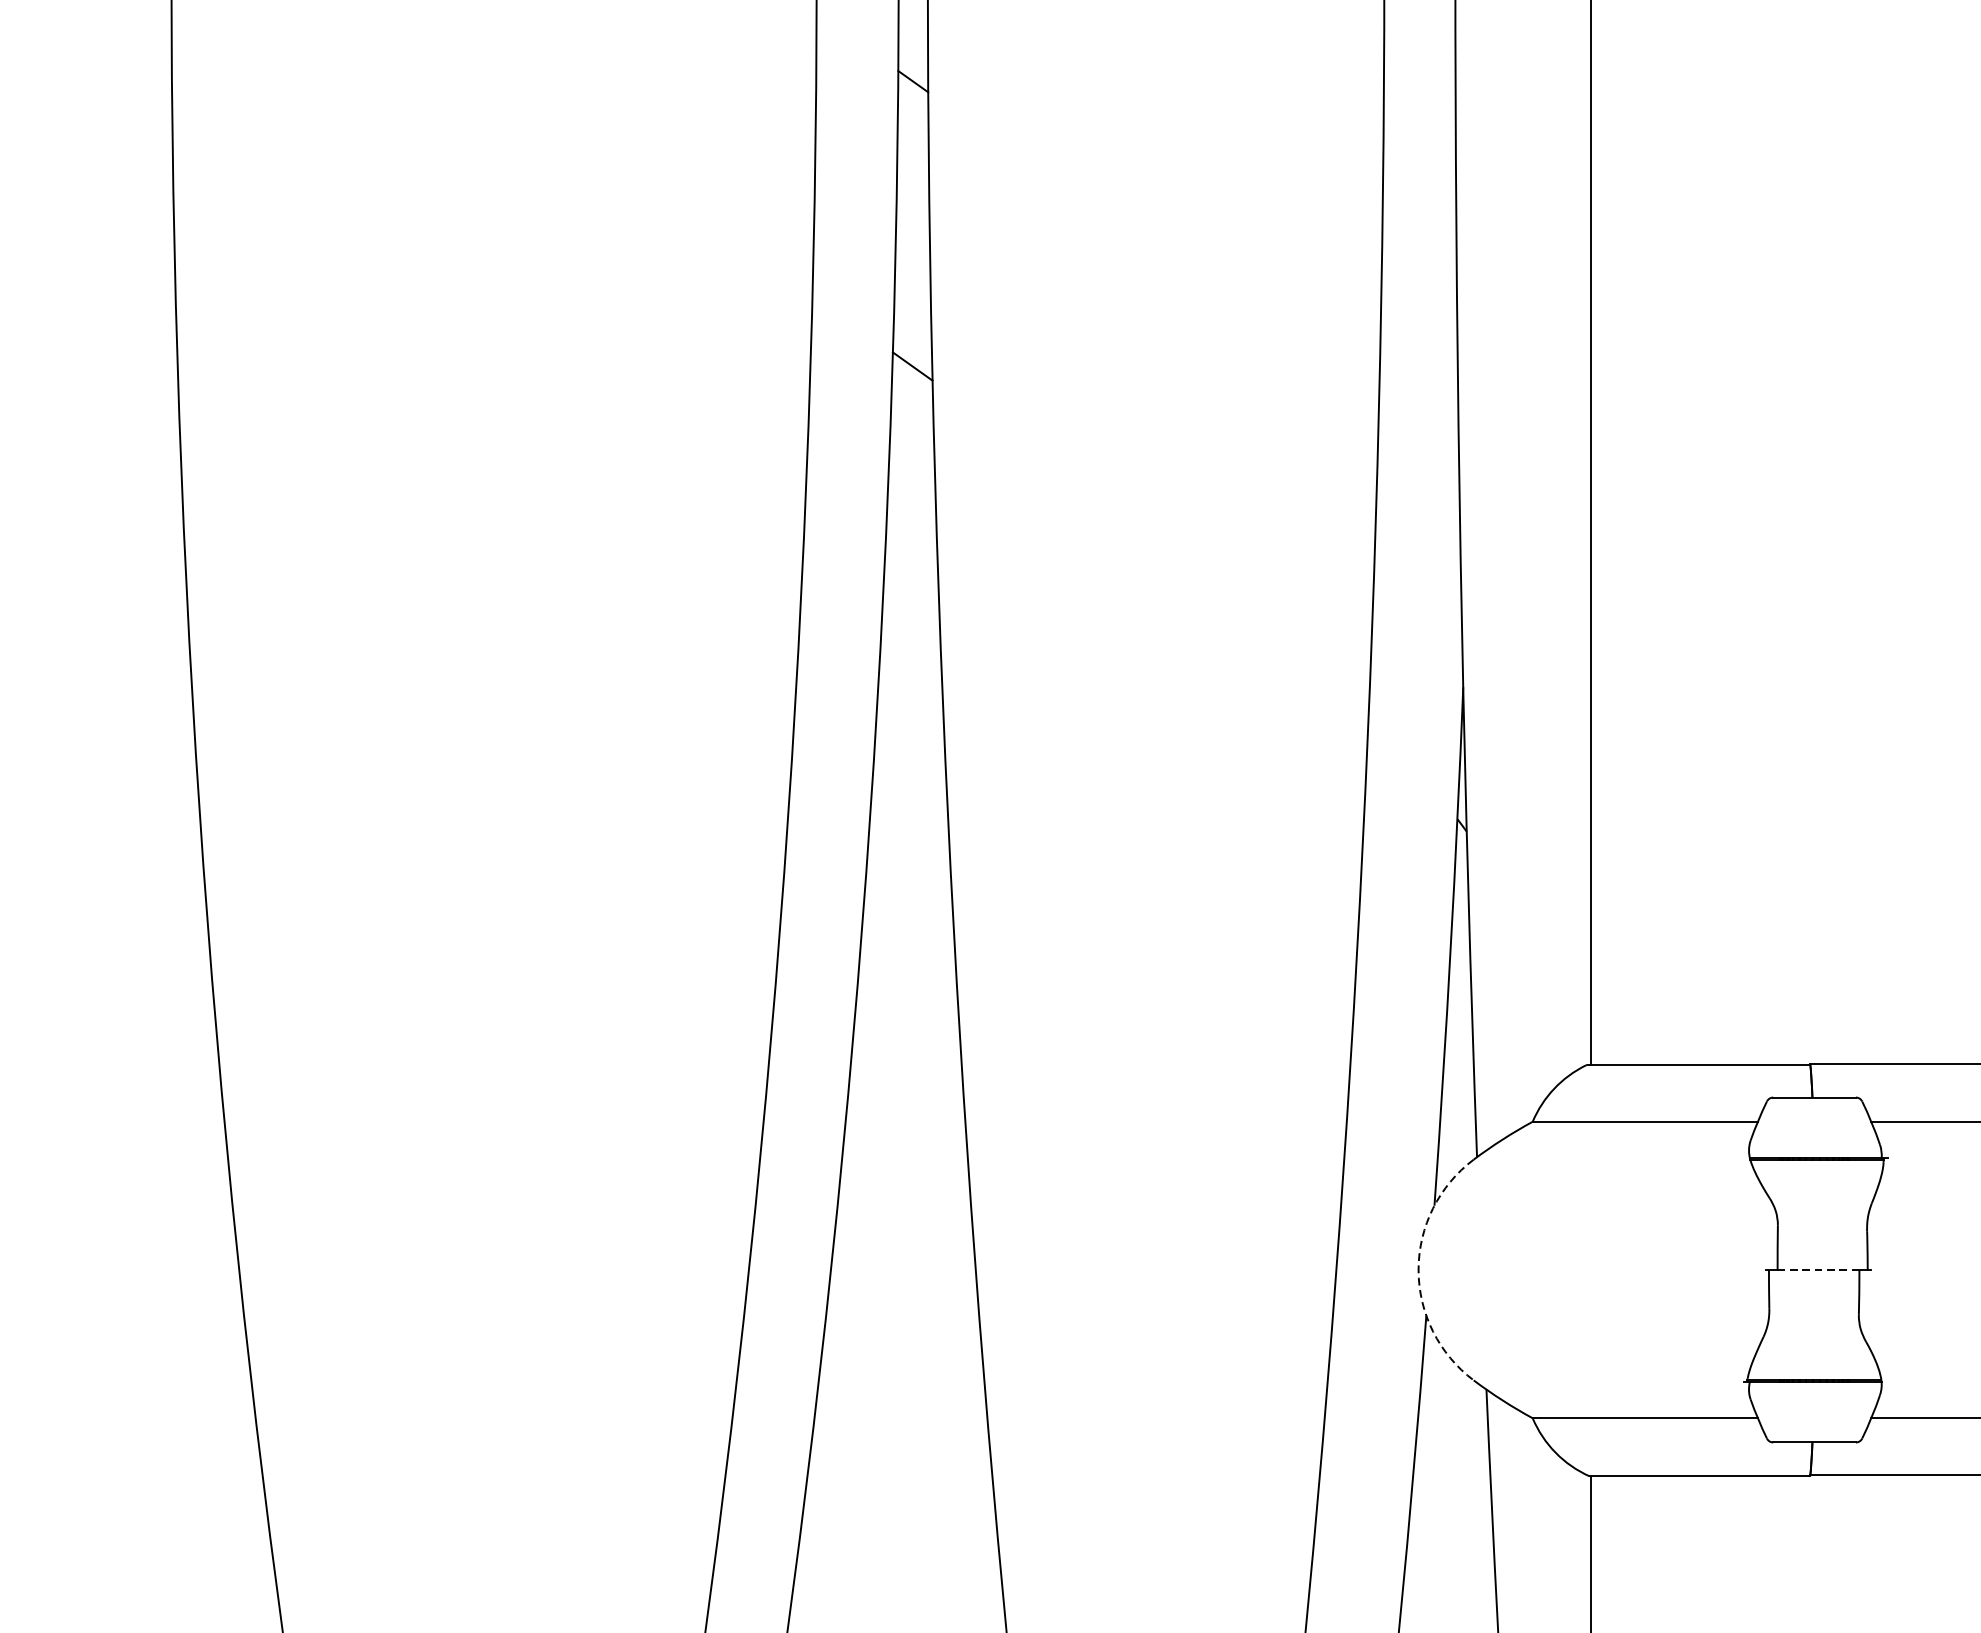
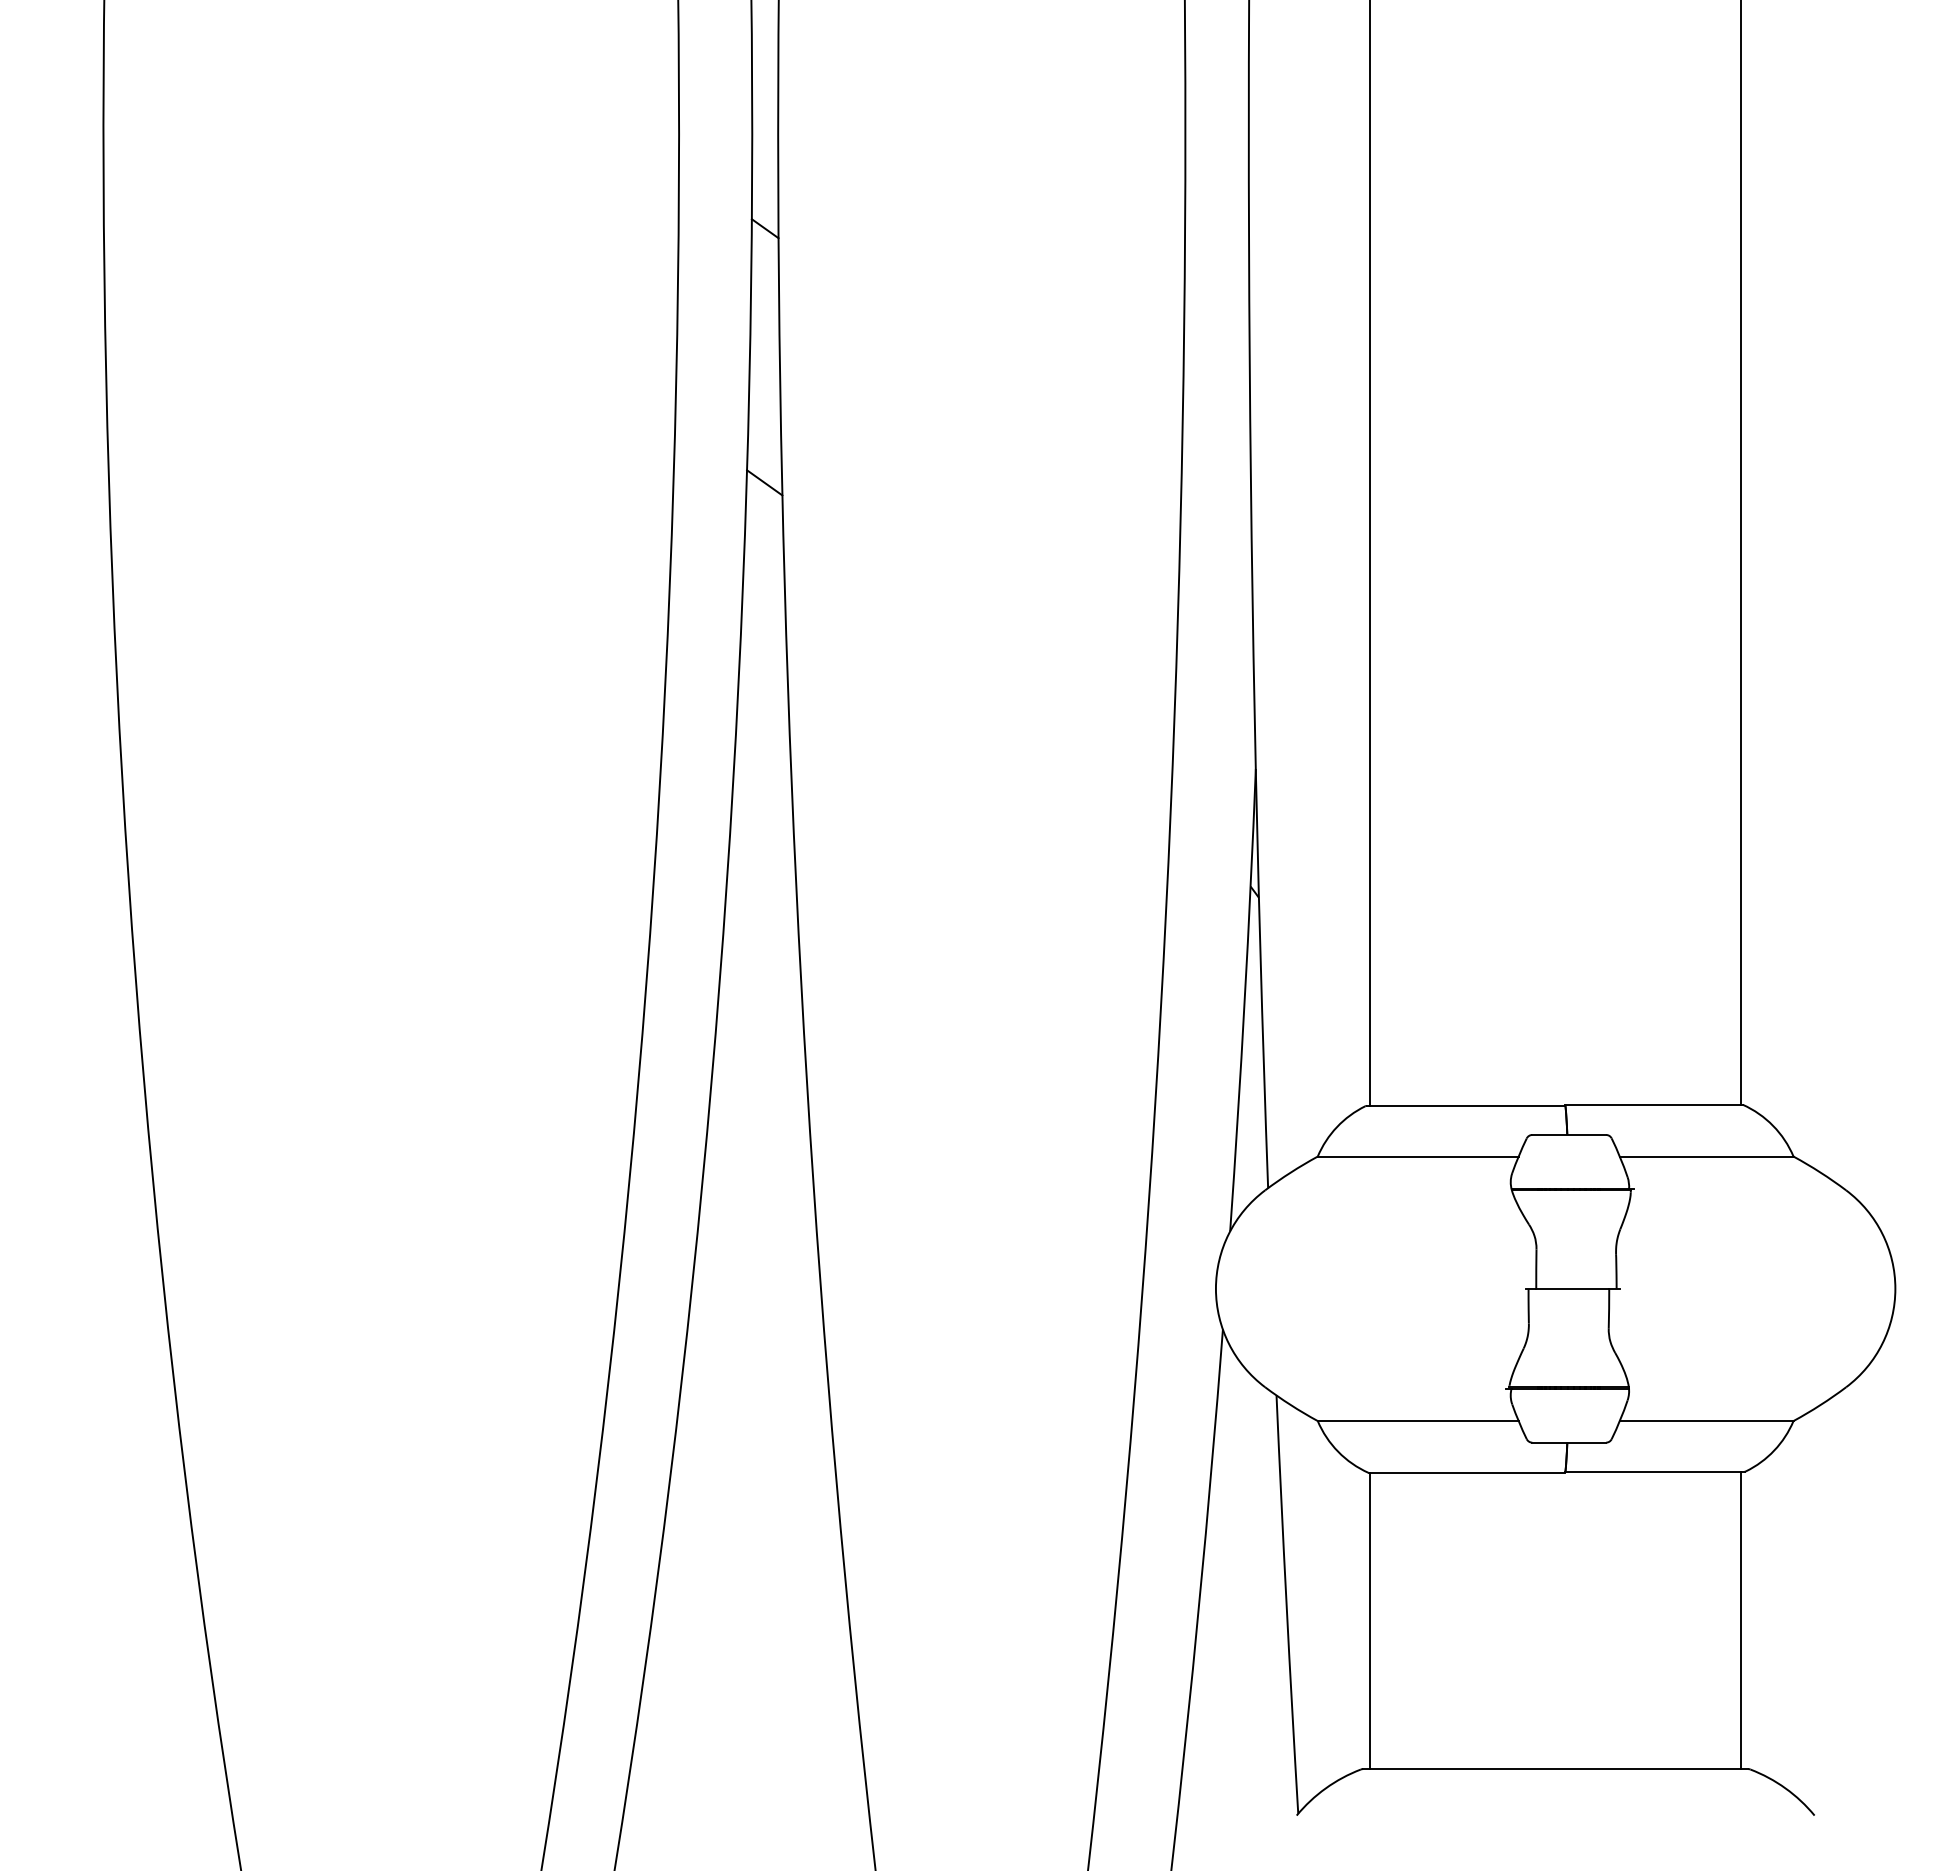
arc: (1418, 1269) -> (1215, 1288), dashed -> solid
line: (1818, 1269) -> (1572, 1288), dashed -> solid

